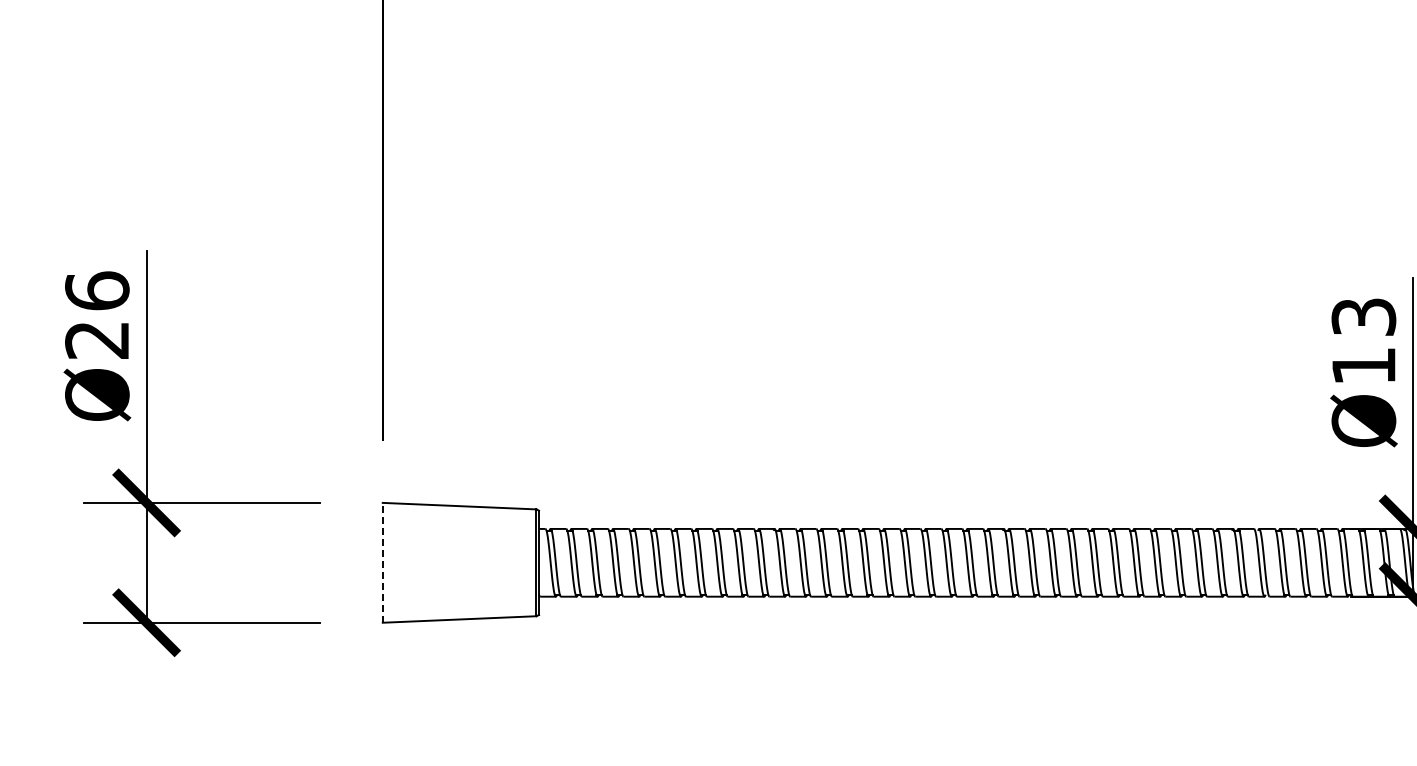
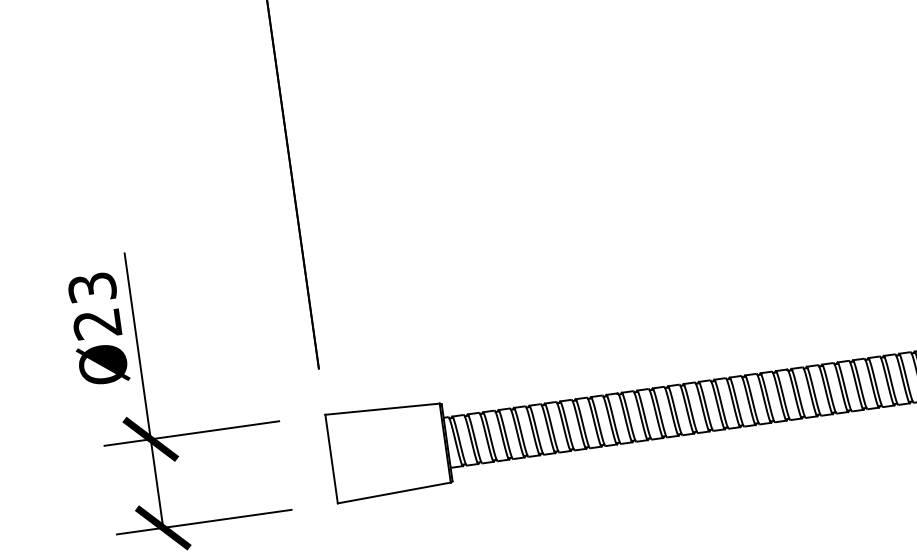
text: (97, 290) -> (92, 287), Ø26 -> Ø23
line: (382, 562) -> (331, 458), dashed -> solid

